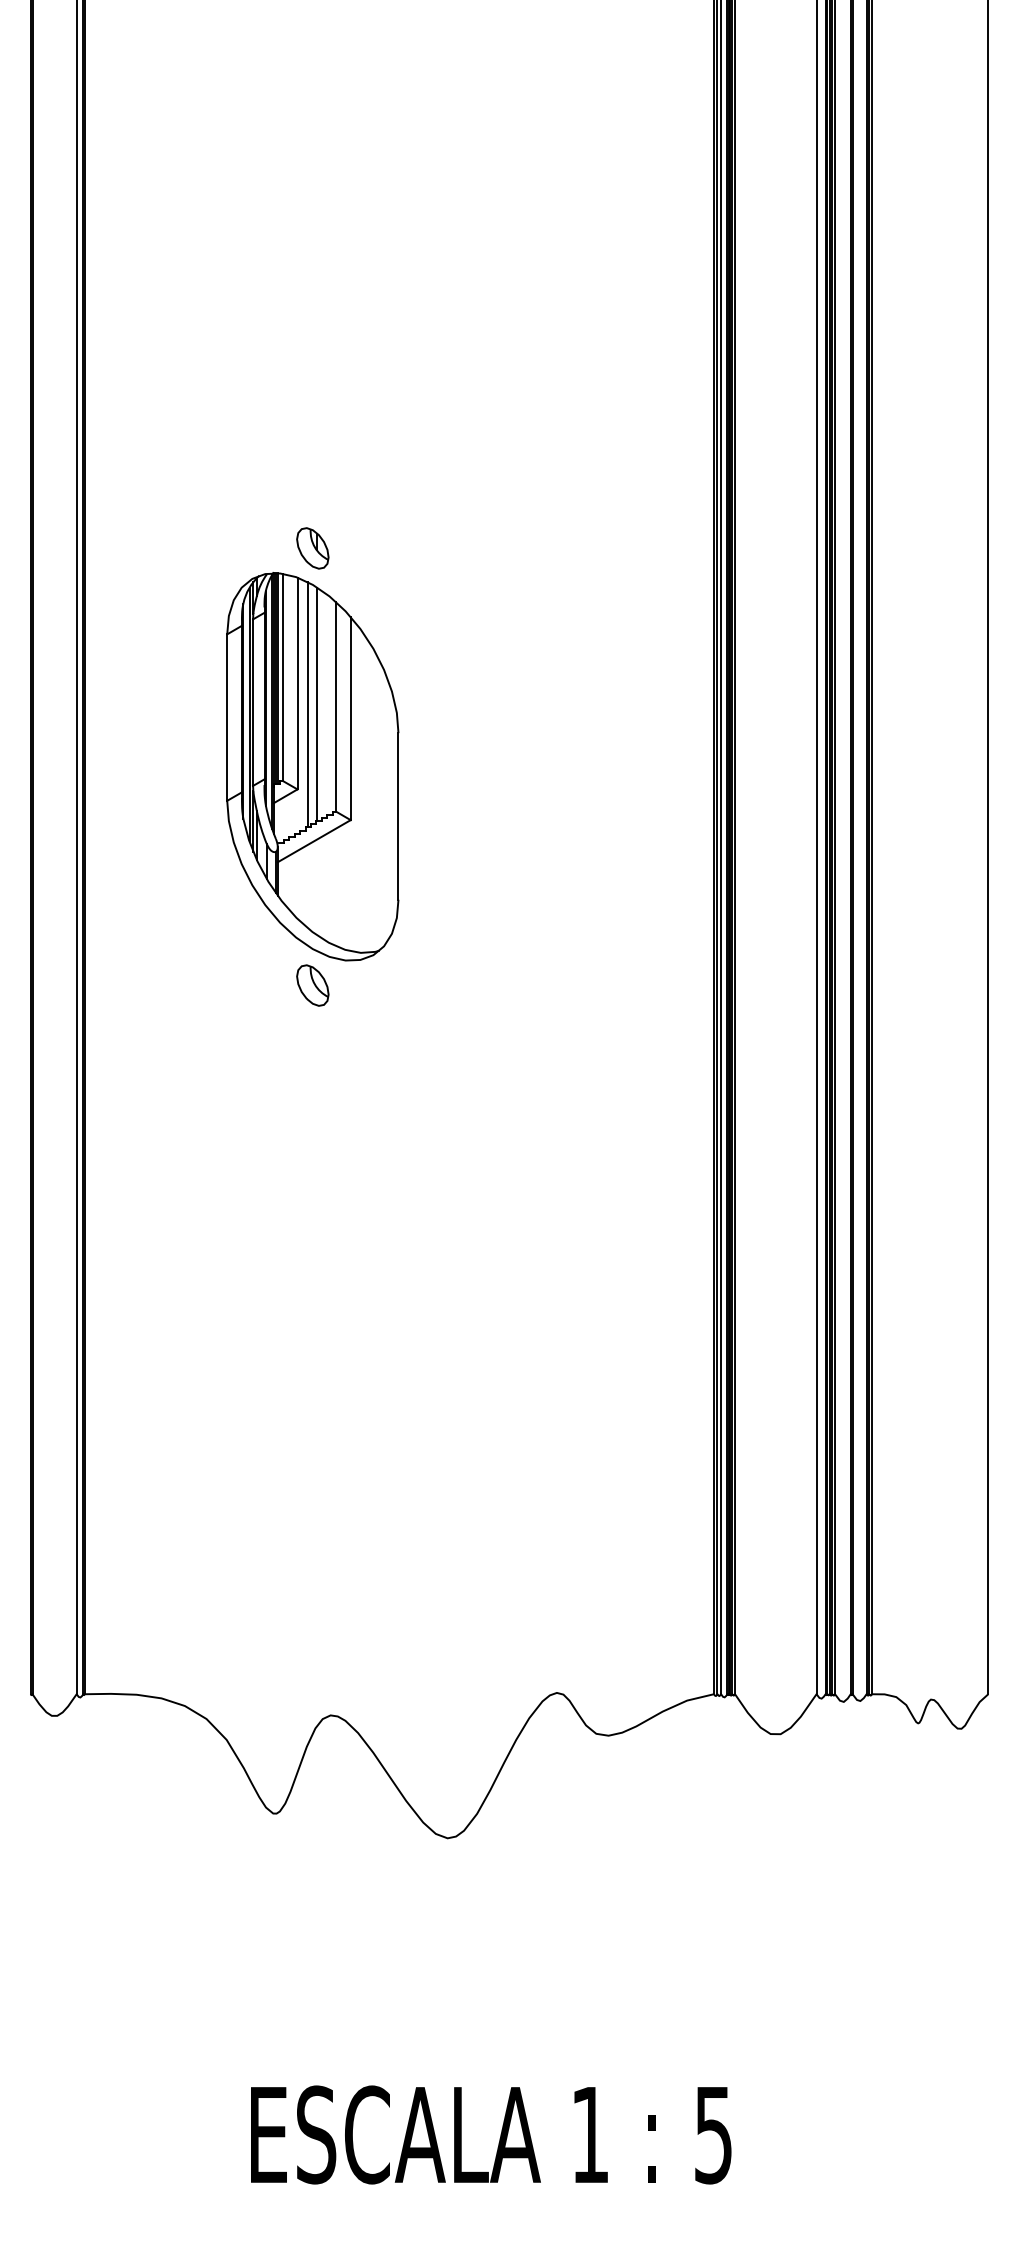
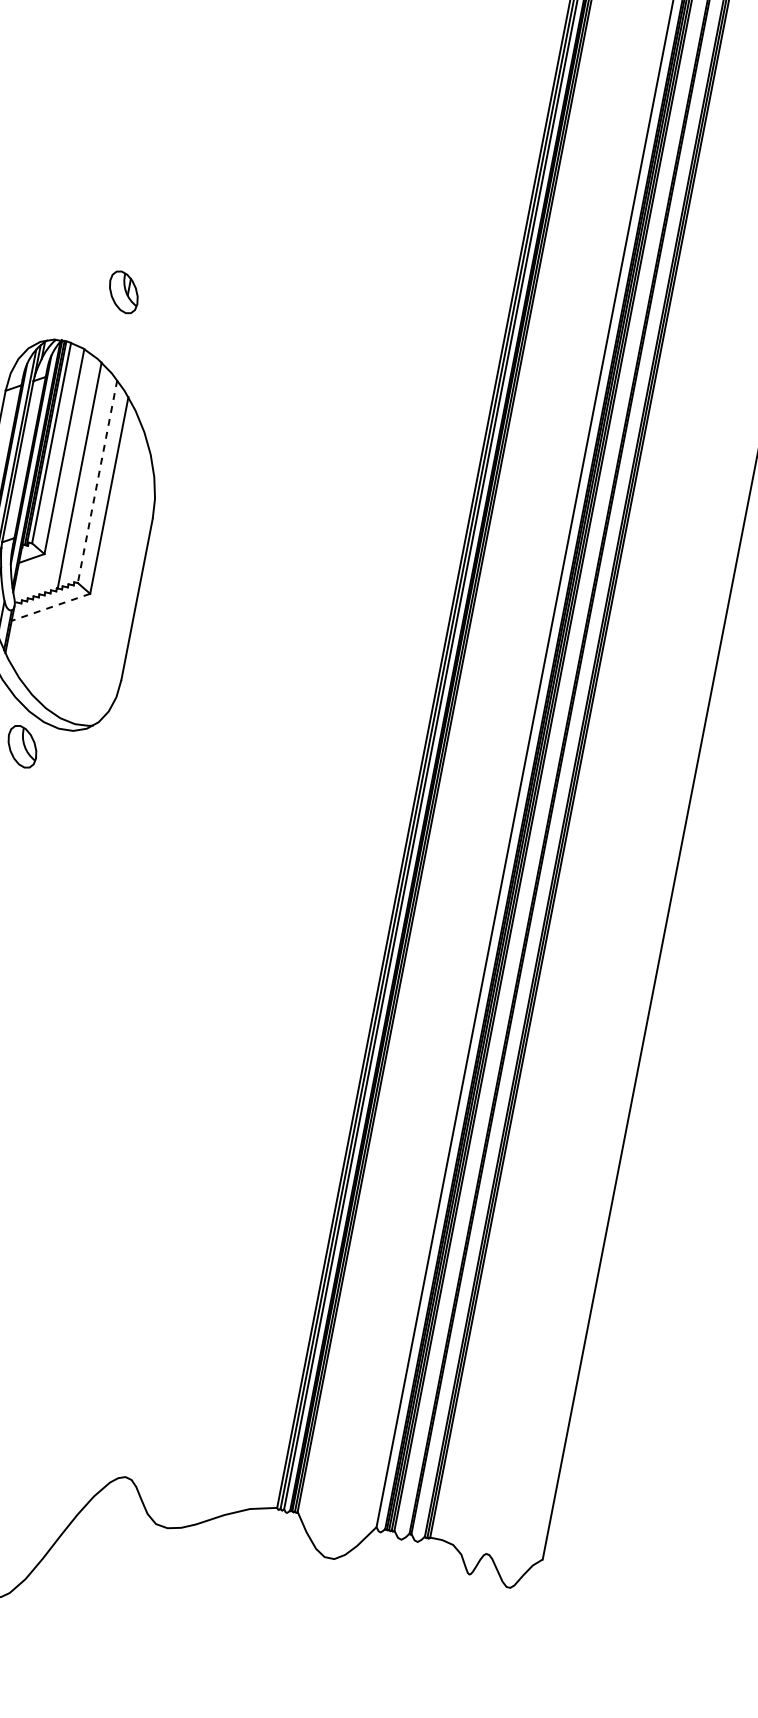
part: (312, 548) -> (123, 292), moved
line: (308, 704) -> (71, 473), removed
line: (336, 706) -> (97, 481), solid -> dashed
line: (313, 841) -> (50, 607), solid -> dashed

